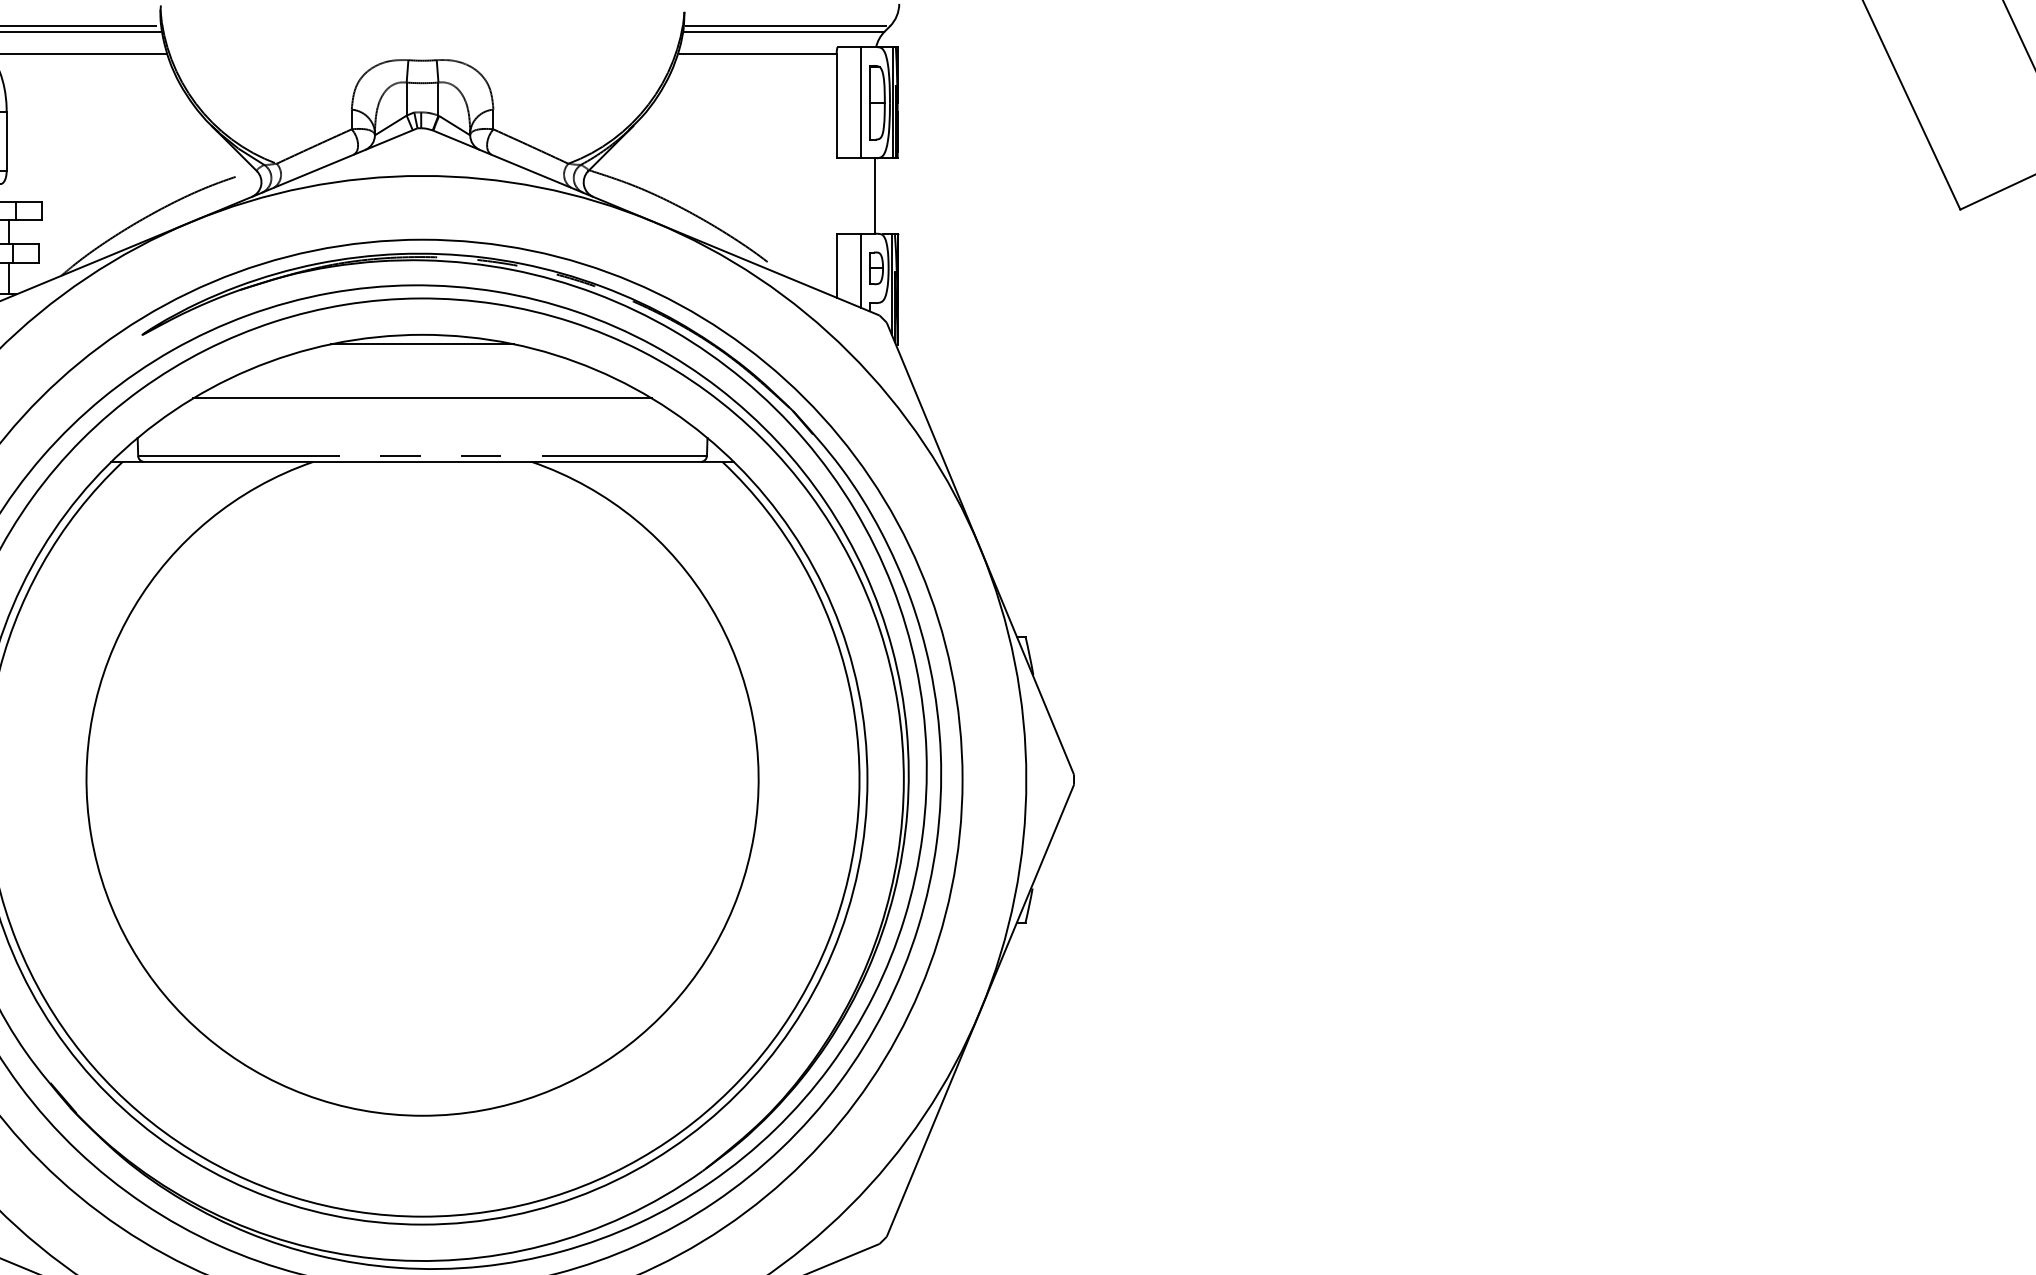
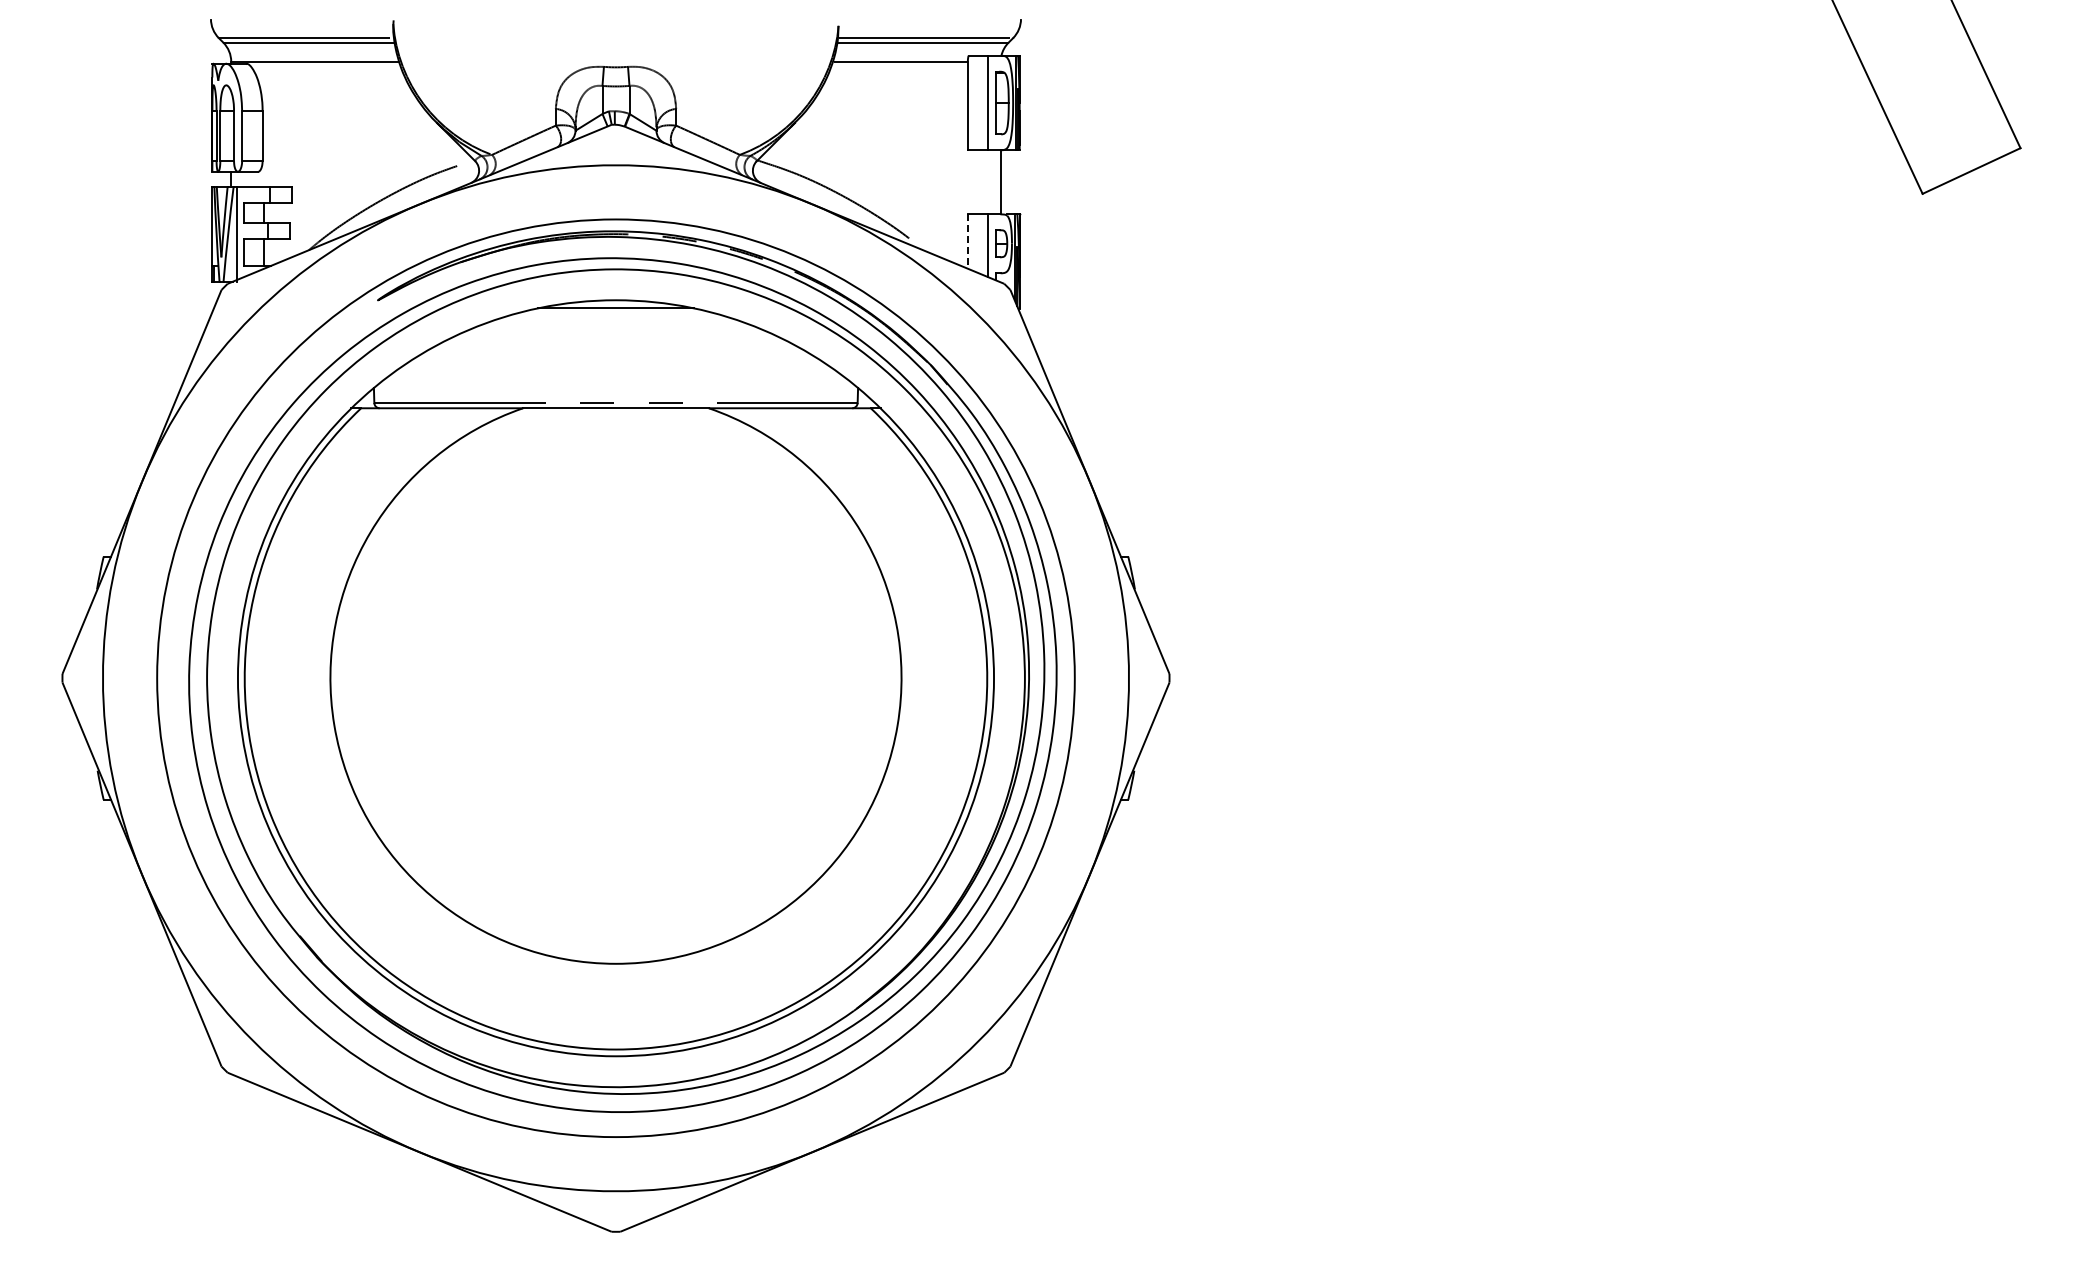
line: (836, 266) -> (967, 242), solid -> dashed
line: (421, 398) -> (615, 354), removed

